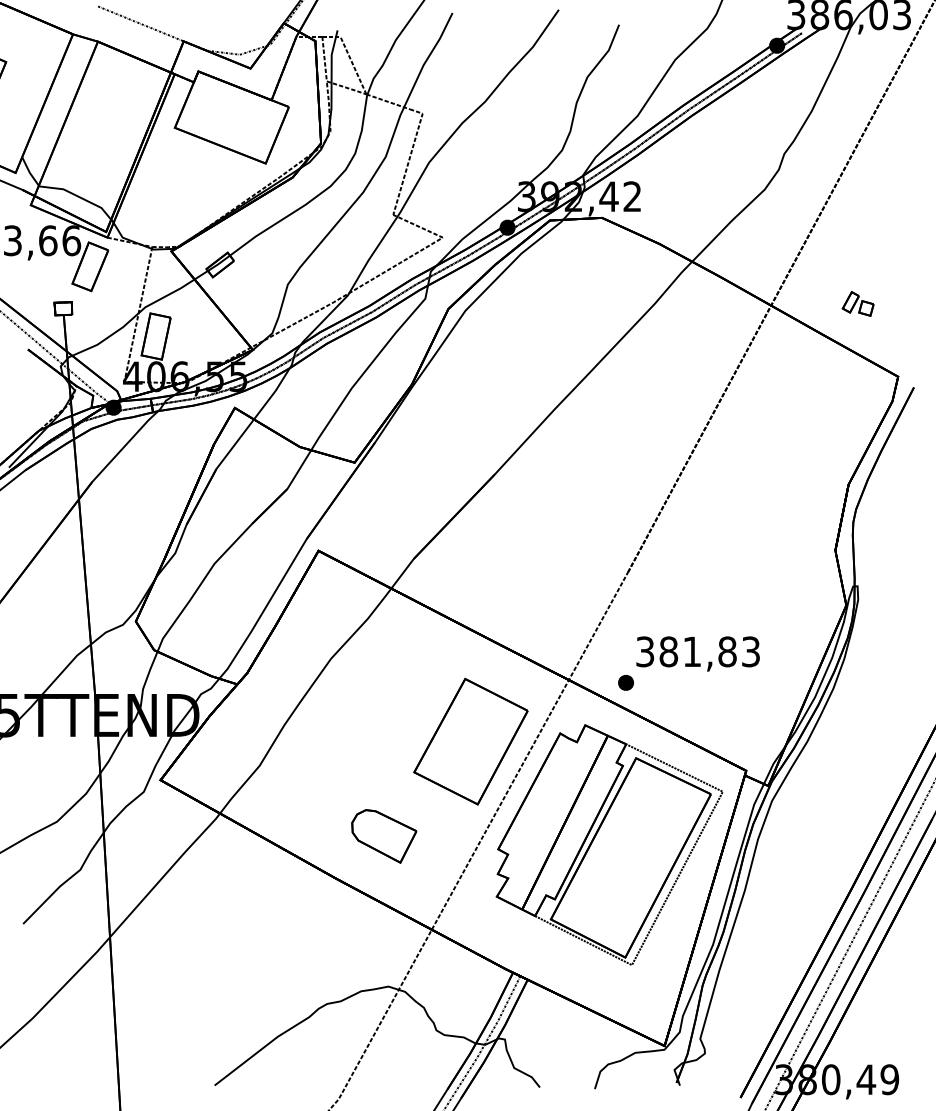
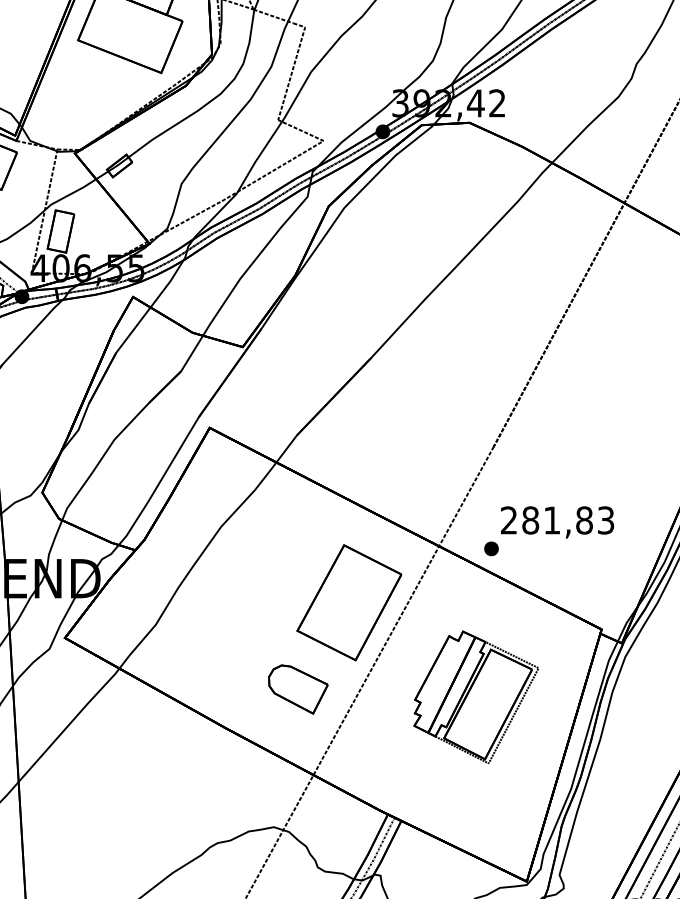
text: (645, 651) -> (509, 520), 381,83 -> 281,83
part: (384, 836) -> (298, 689), moved
part: (609, 844) -> (476, 696), size x0.6

